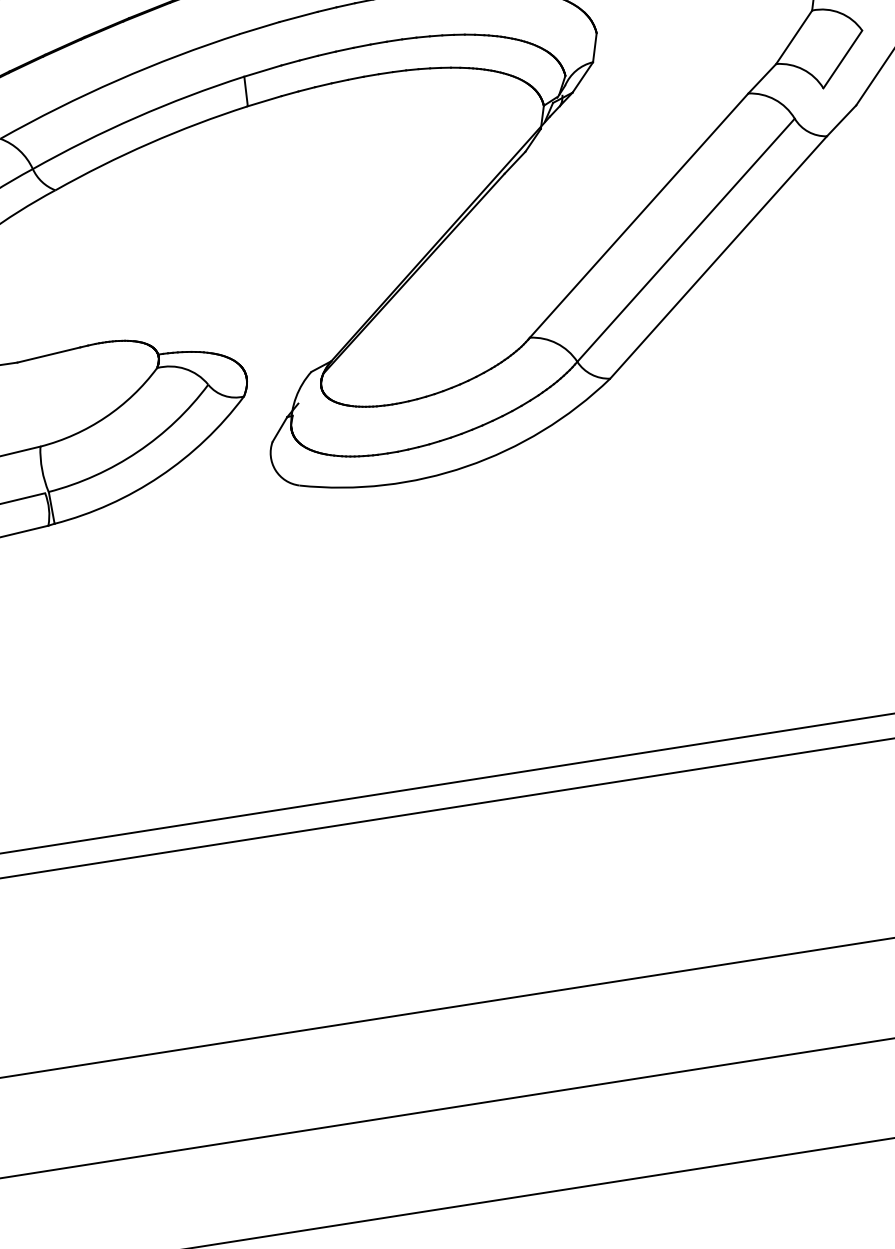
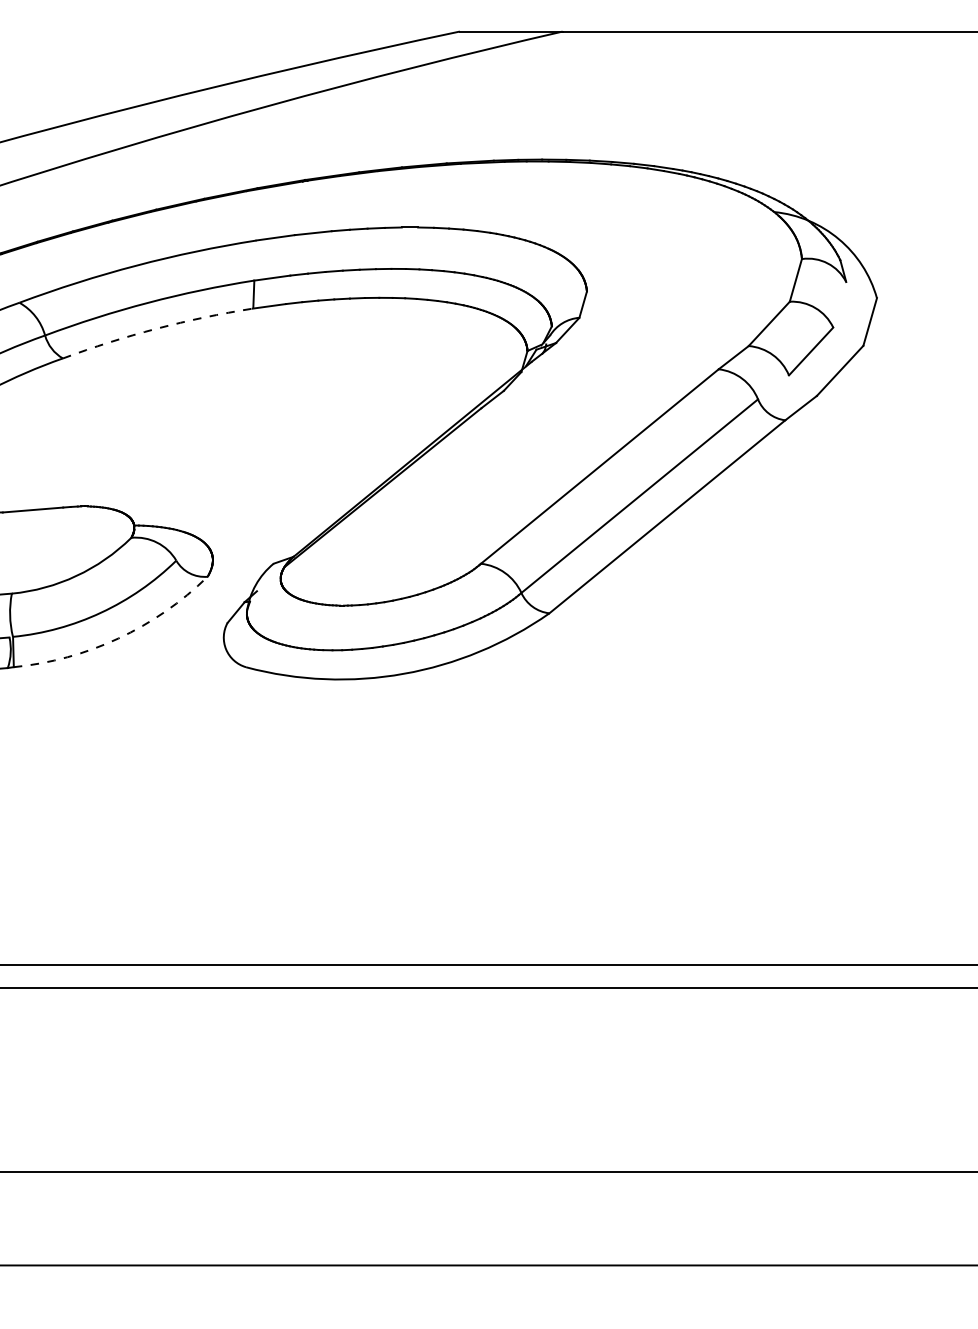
arc: (149, 143) -> (156, 328), solid -> dashed
arc: (160, 476) -> (118, 638), solid -> dashed

